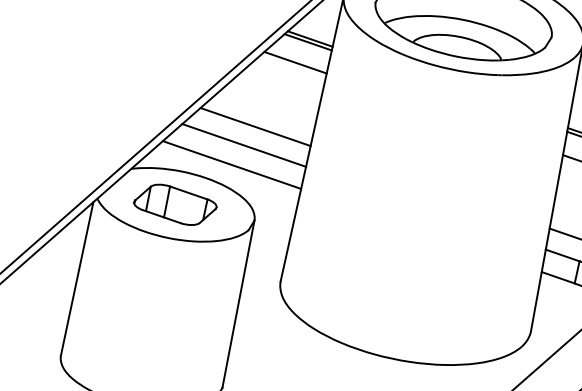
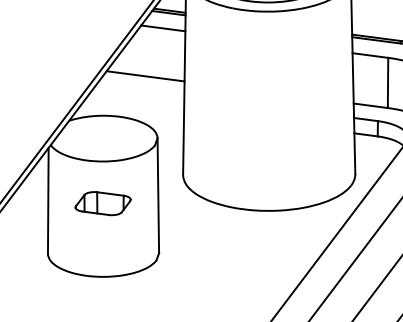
line: (244, 144) -> (140, 89), removed
line: (232, 164) -> (135, 104), removed
part: (174, 204) -> (102, 203), moved

